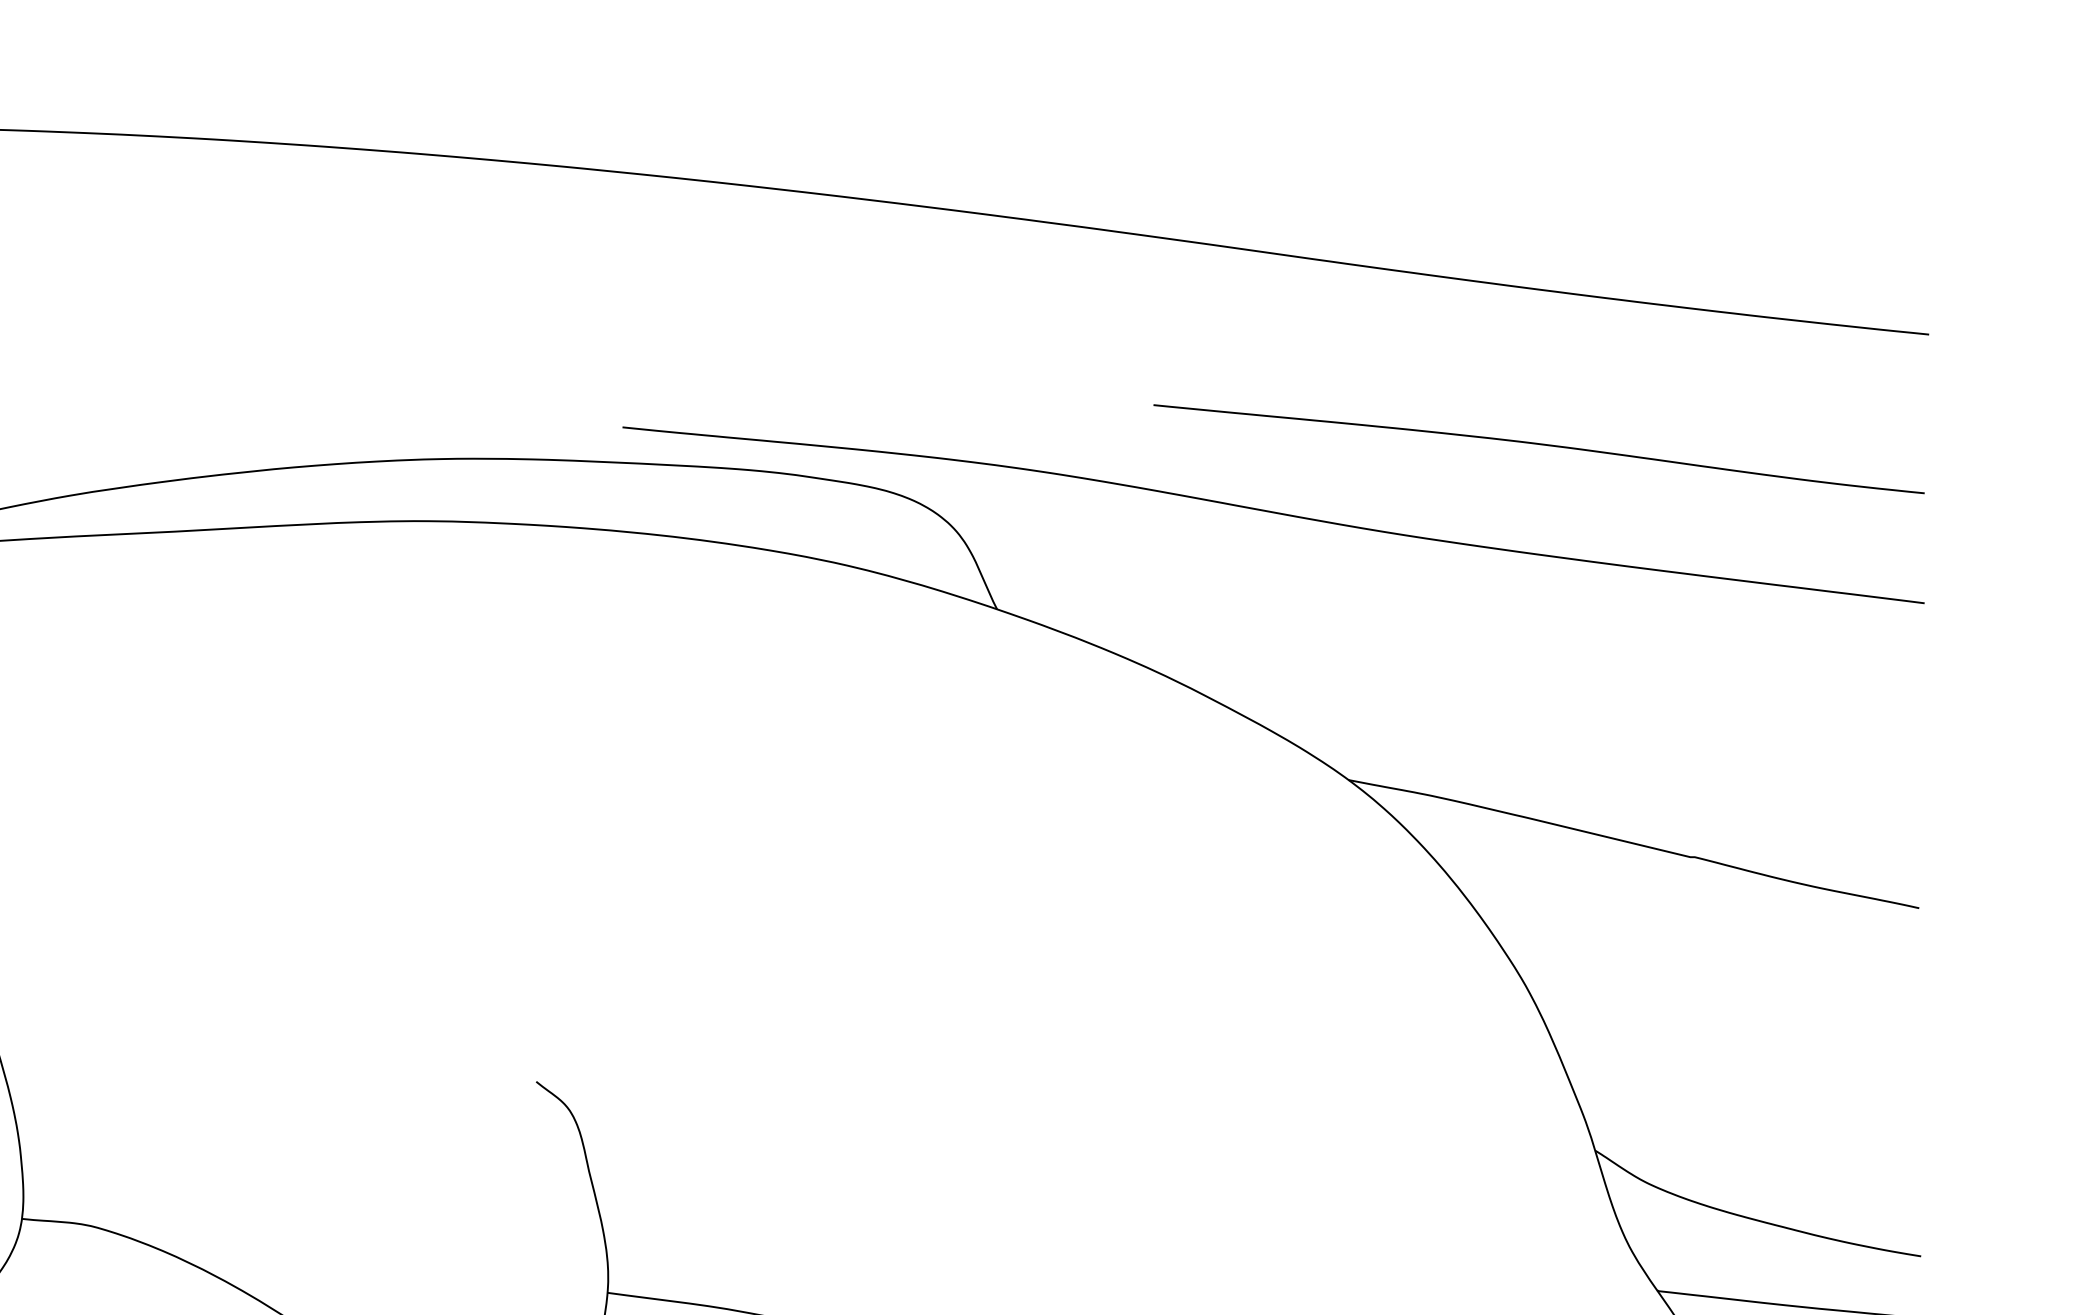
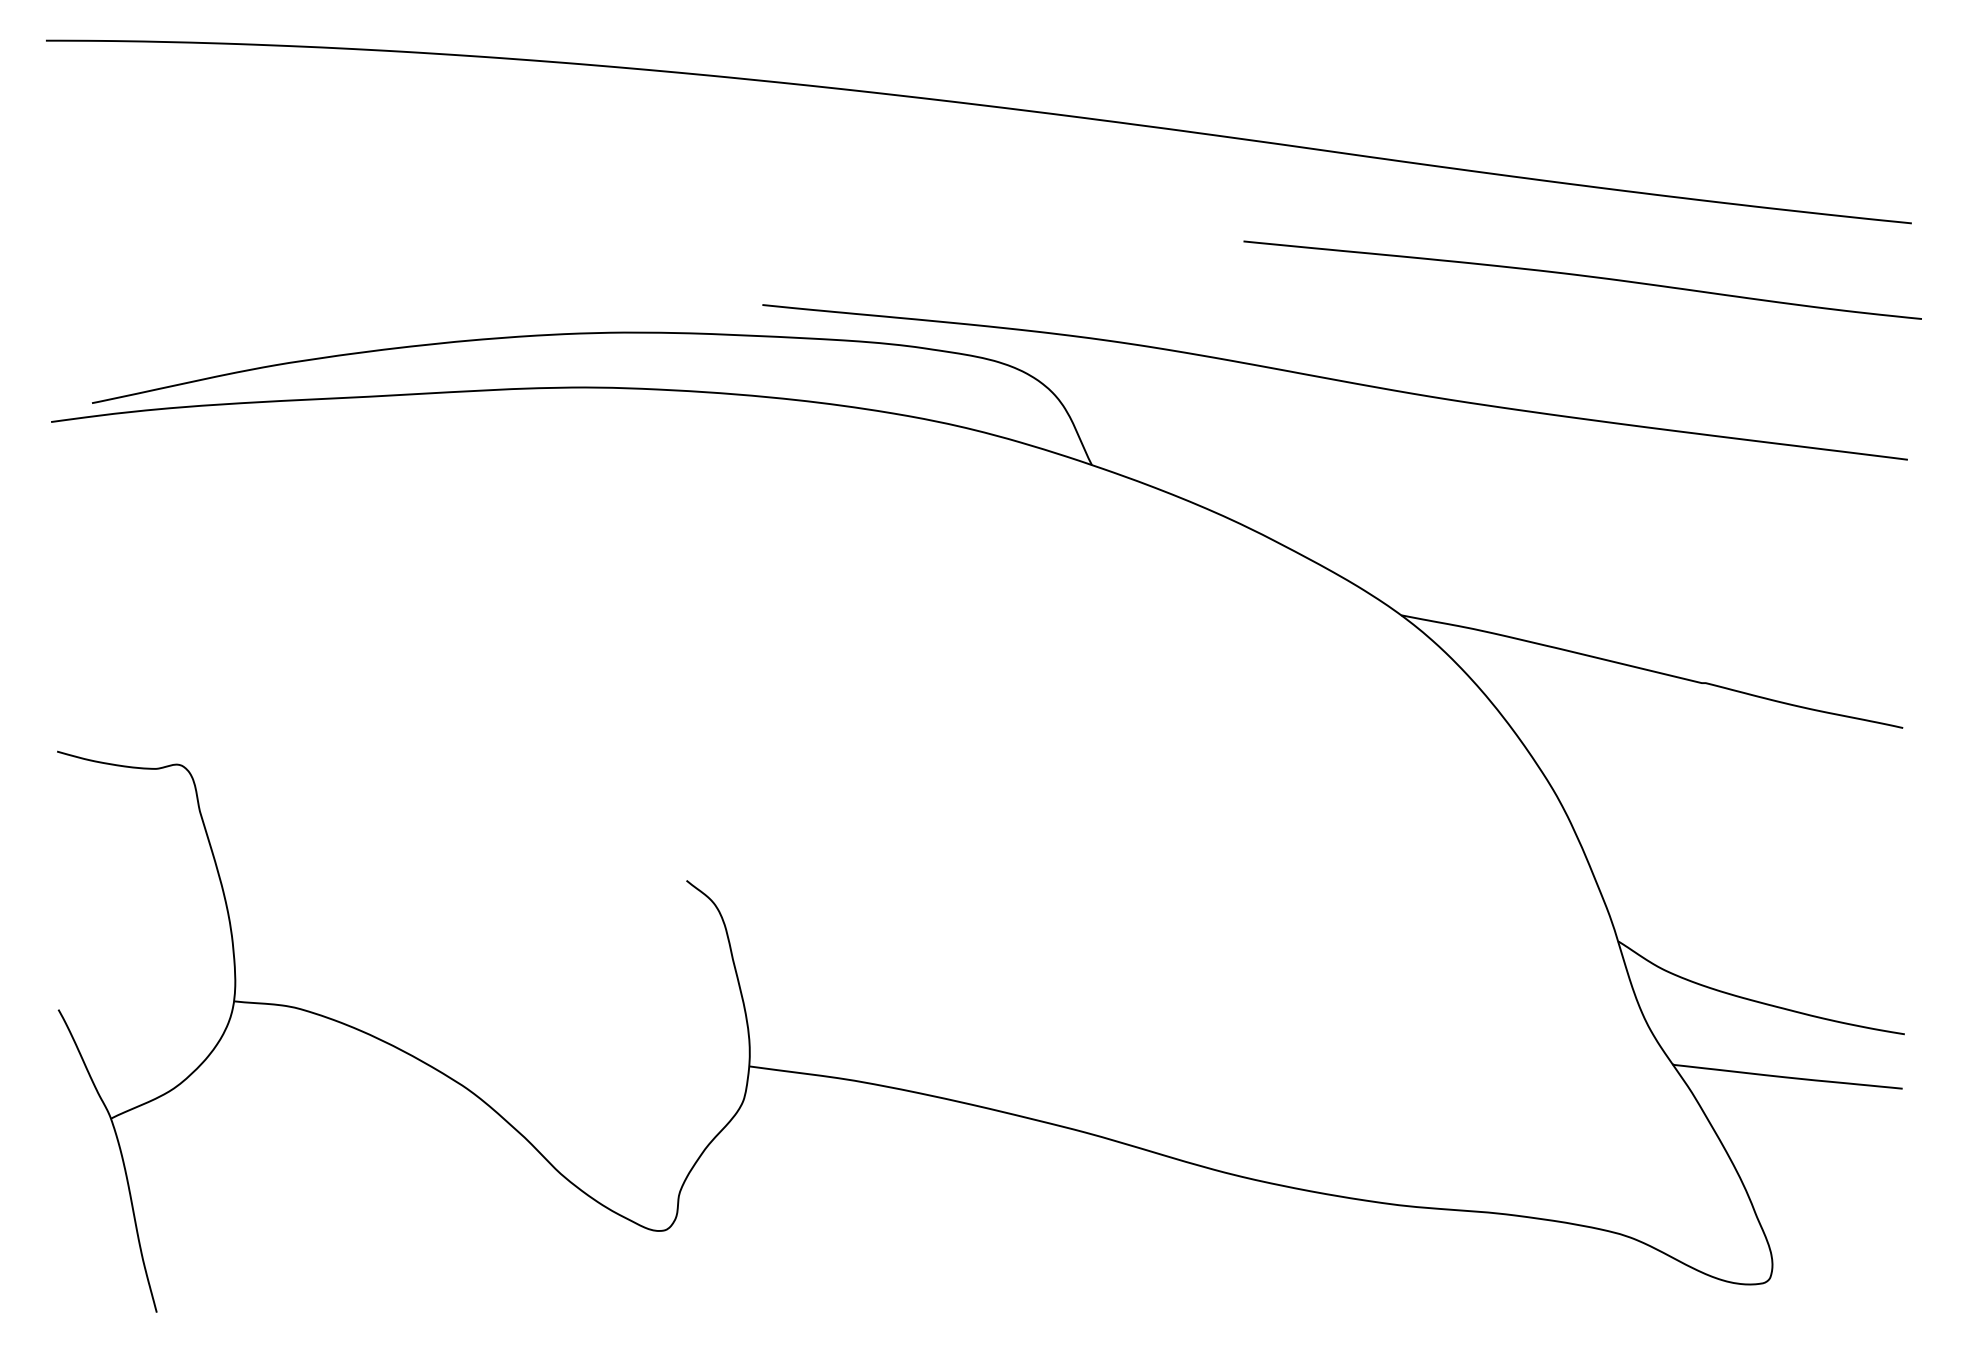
curve: (1538, 444) -> (1582, 276), moved

